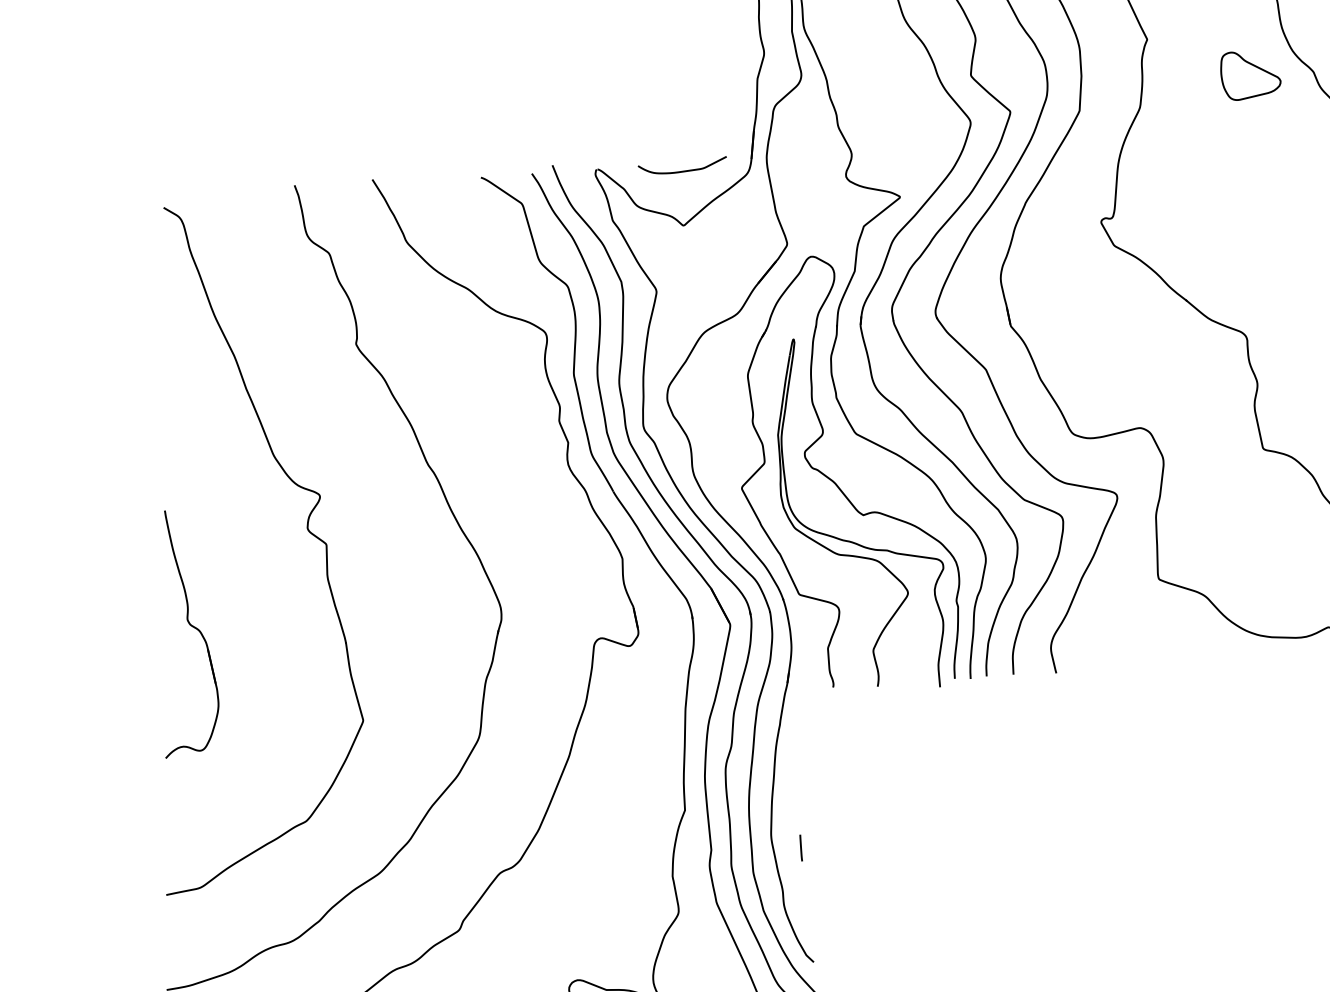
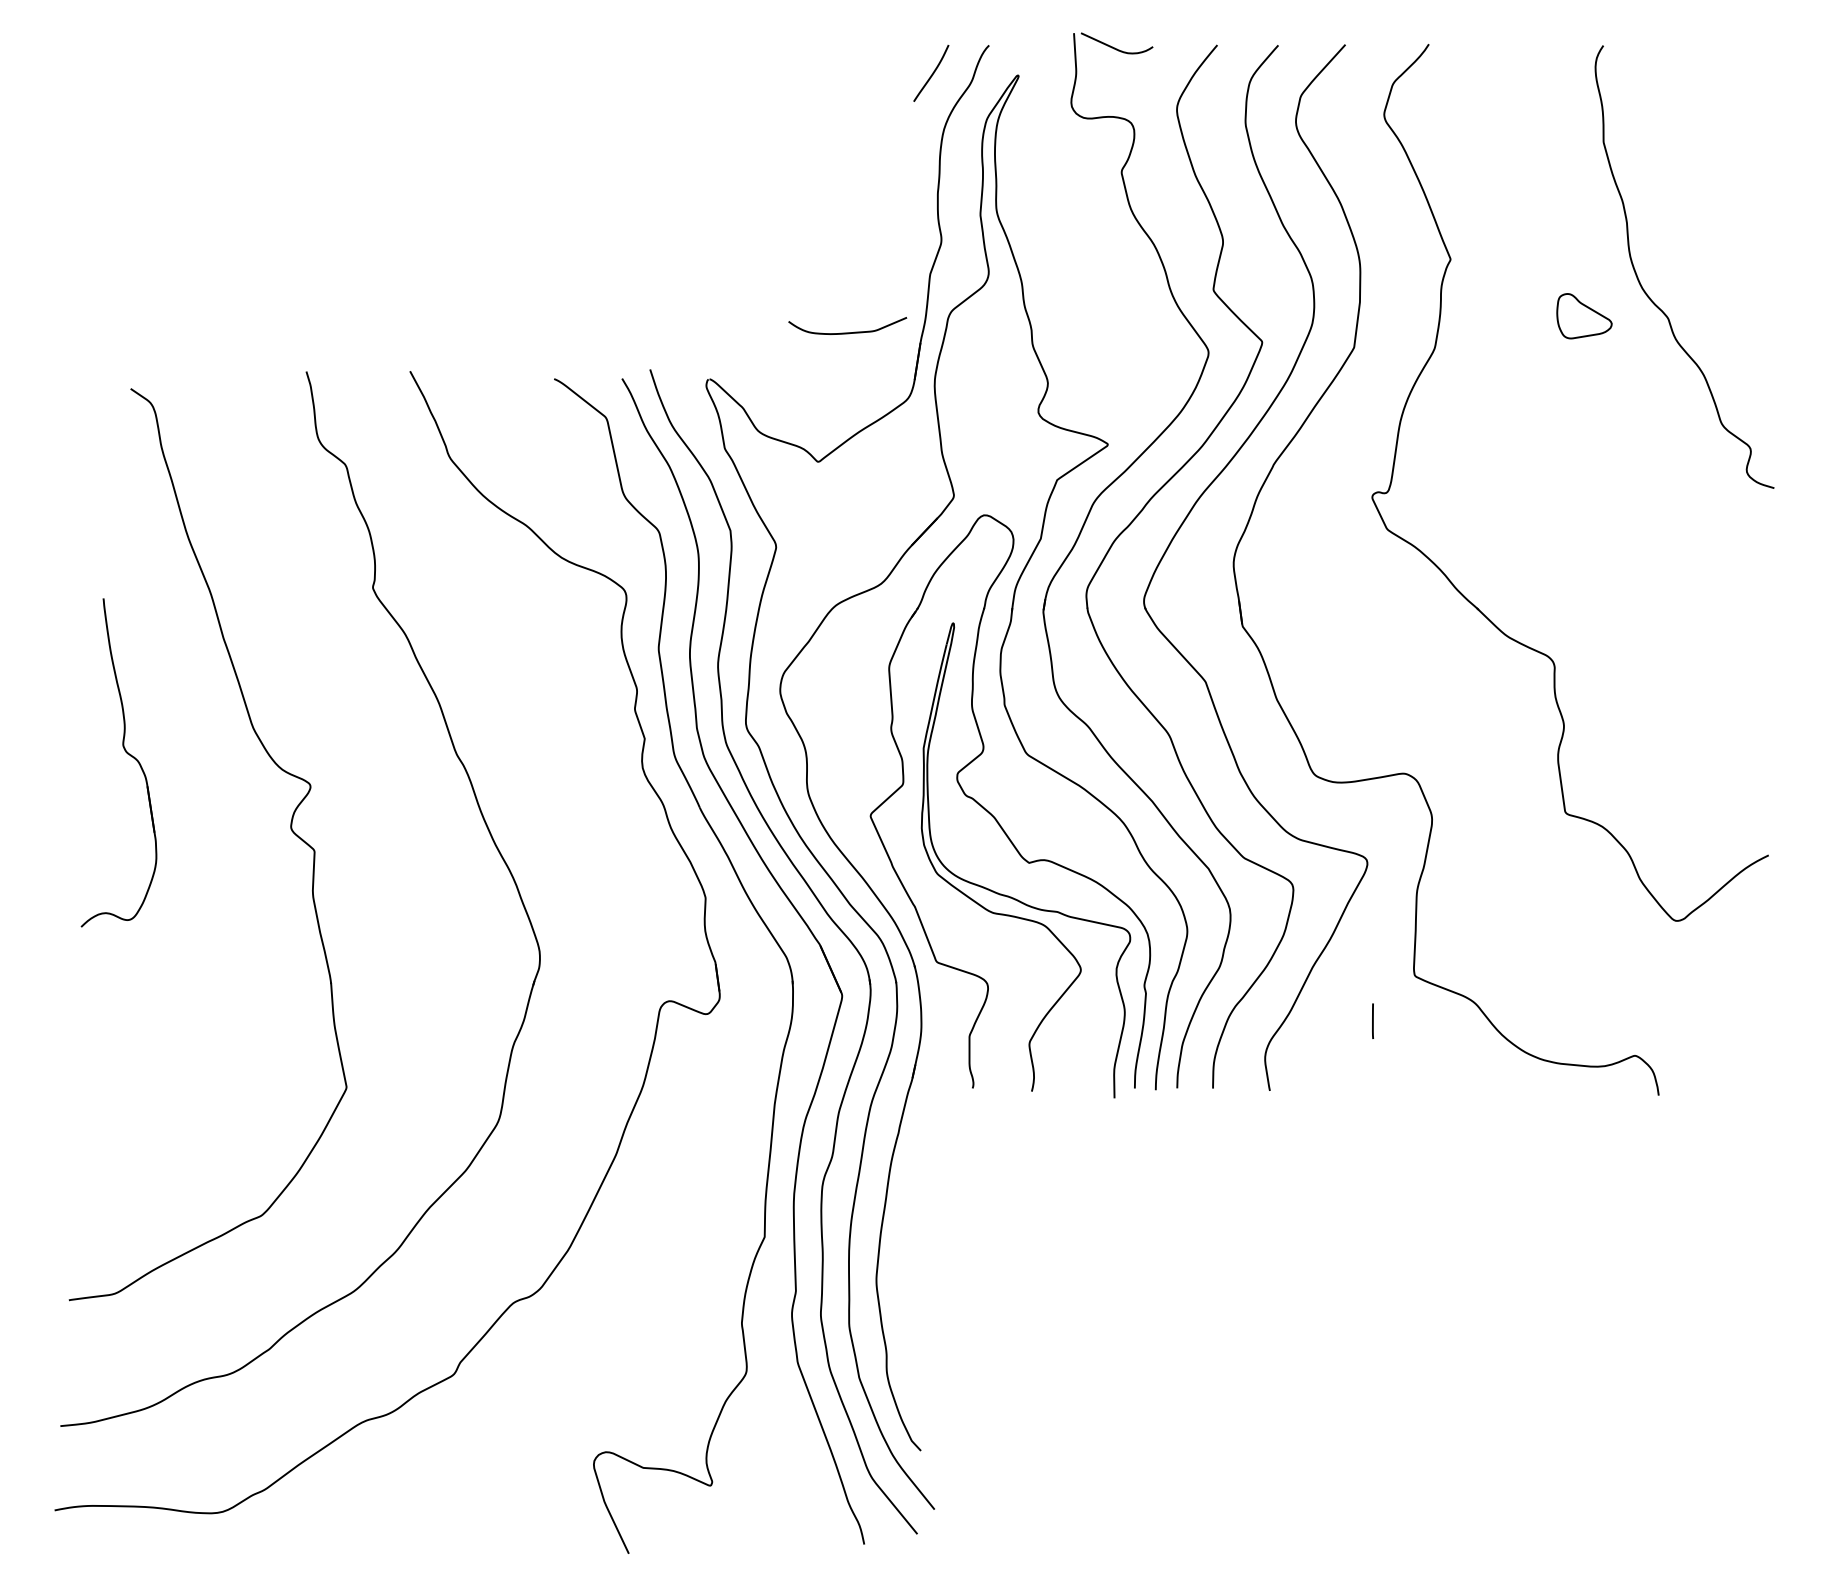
part: (1250, 74) -> (1584, 315), size x0.7
curve: (682, 171) -> (847, 332), moved
part: (190, 625) -> (126, 753), moved
line: (800, 847) -> (1372, 1020), moved

